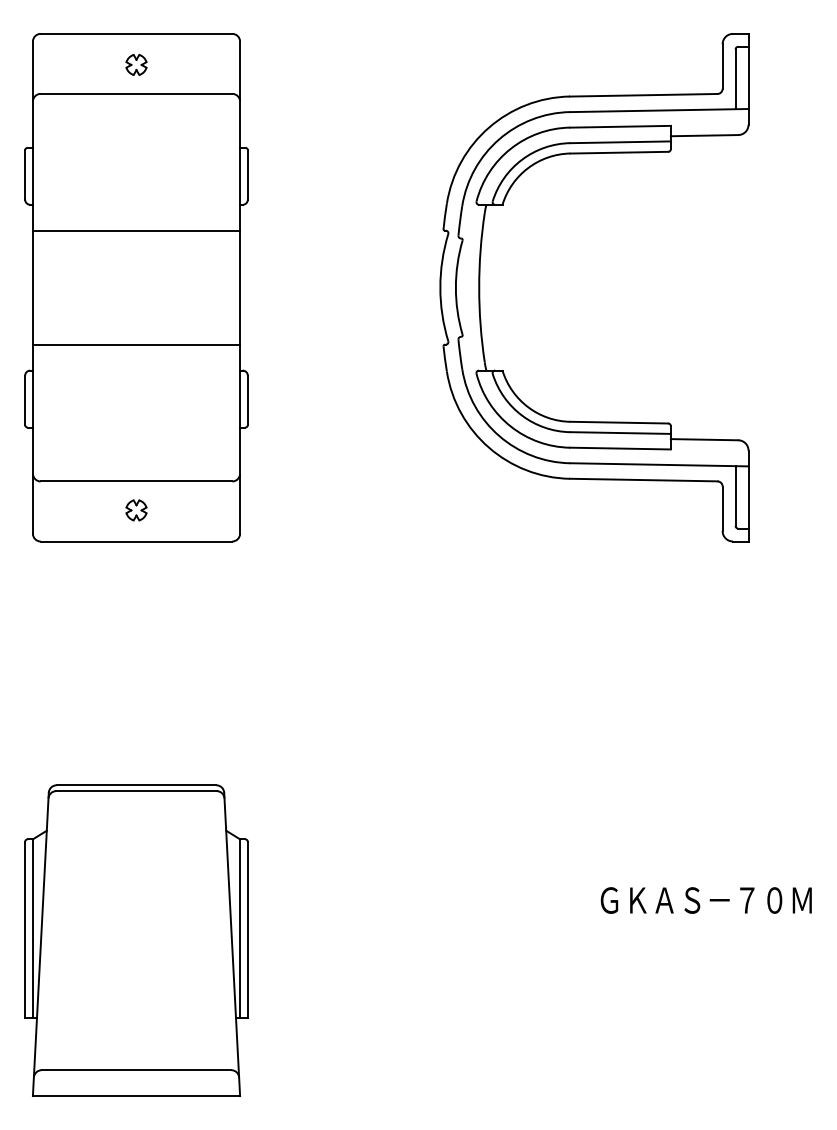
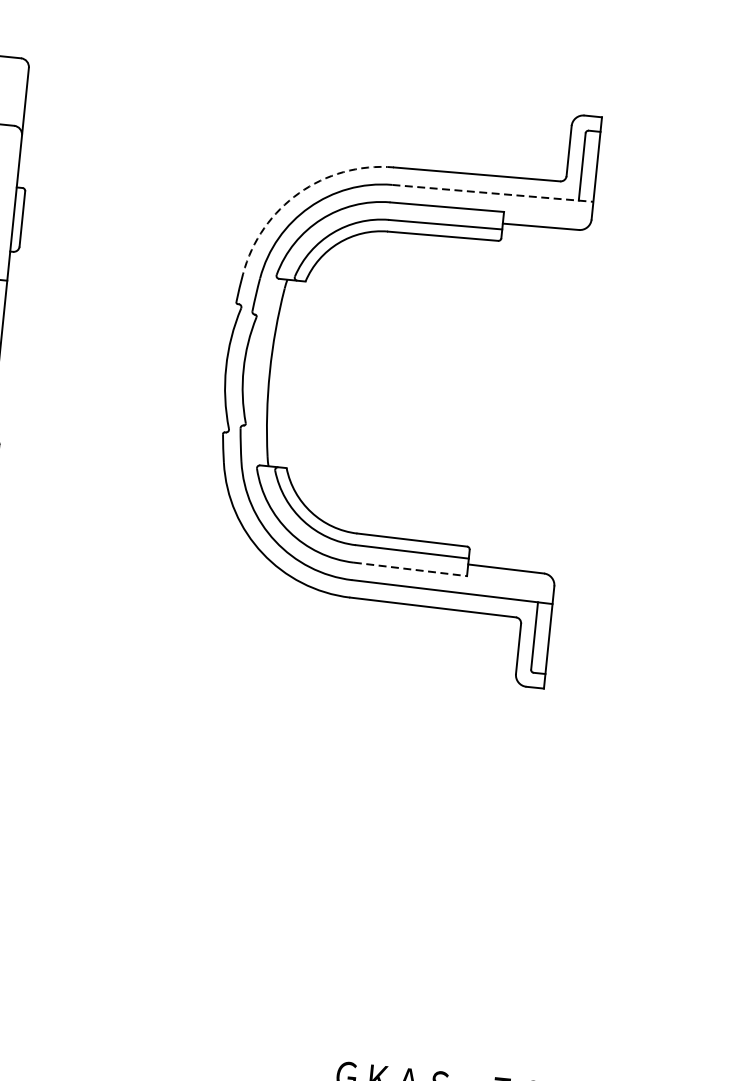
line: (659, 110) -> (493, 193), solid -> dashed
arc: (488, 127) -> (298, 192), solid -> dashed
line: (620, 448) -> (410, 569), solid -> dashed

